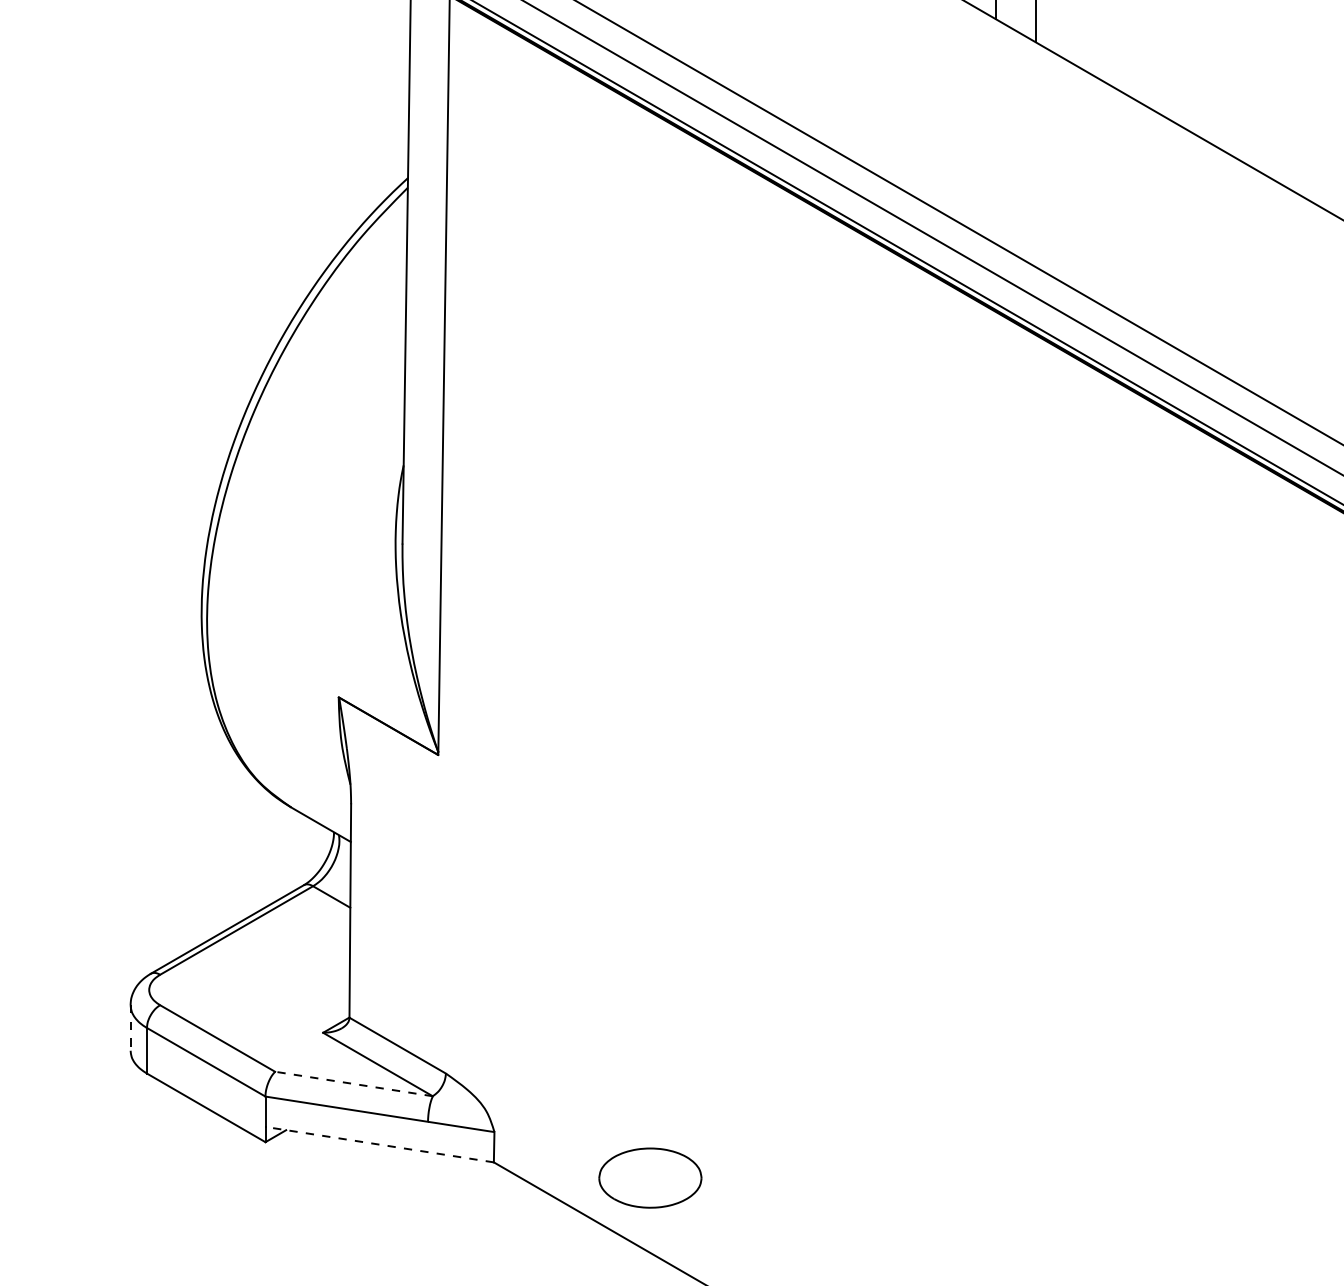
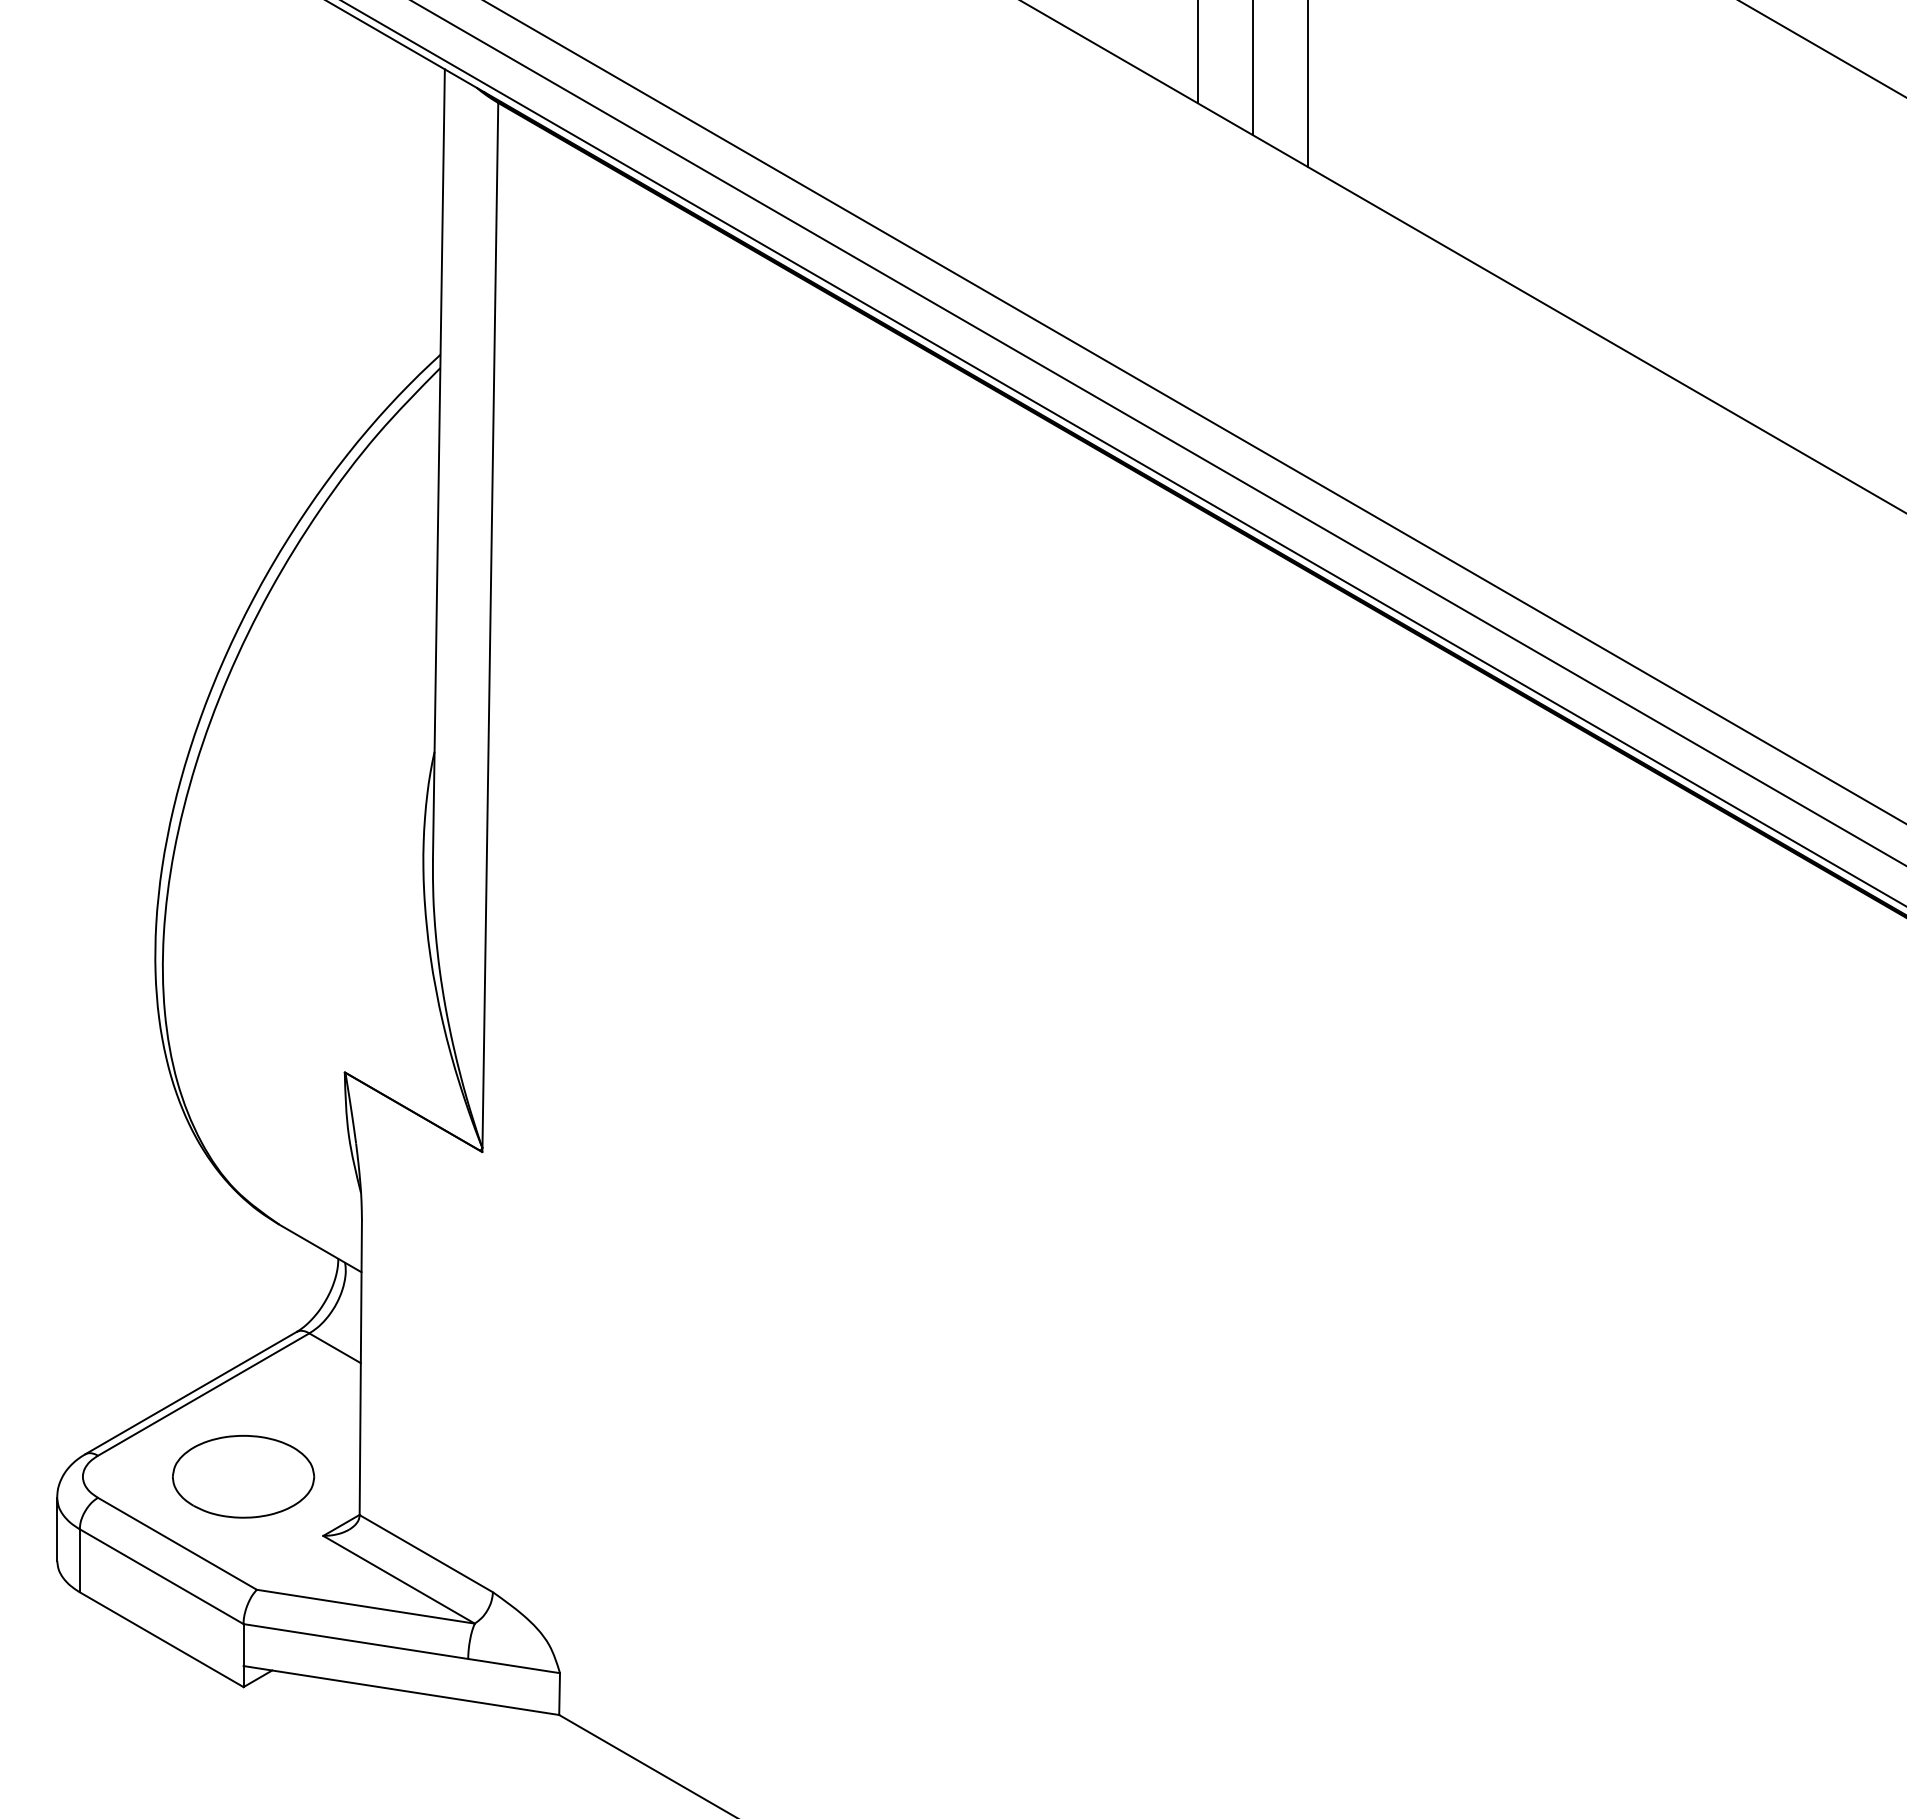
line: (130, 1028) -> (57, 1529), dashed -> solid
line: (353, 1083) -> (365, 1606), dashed -> solid
line: (379, 1144) -> (401, 1690), dashed -> solid
part: (650, 1177) -> (243, 1476), moved

